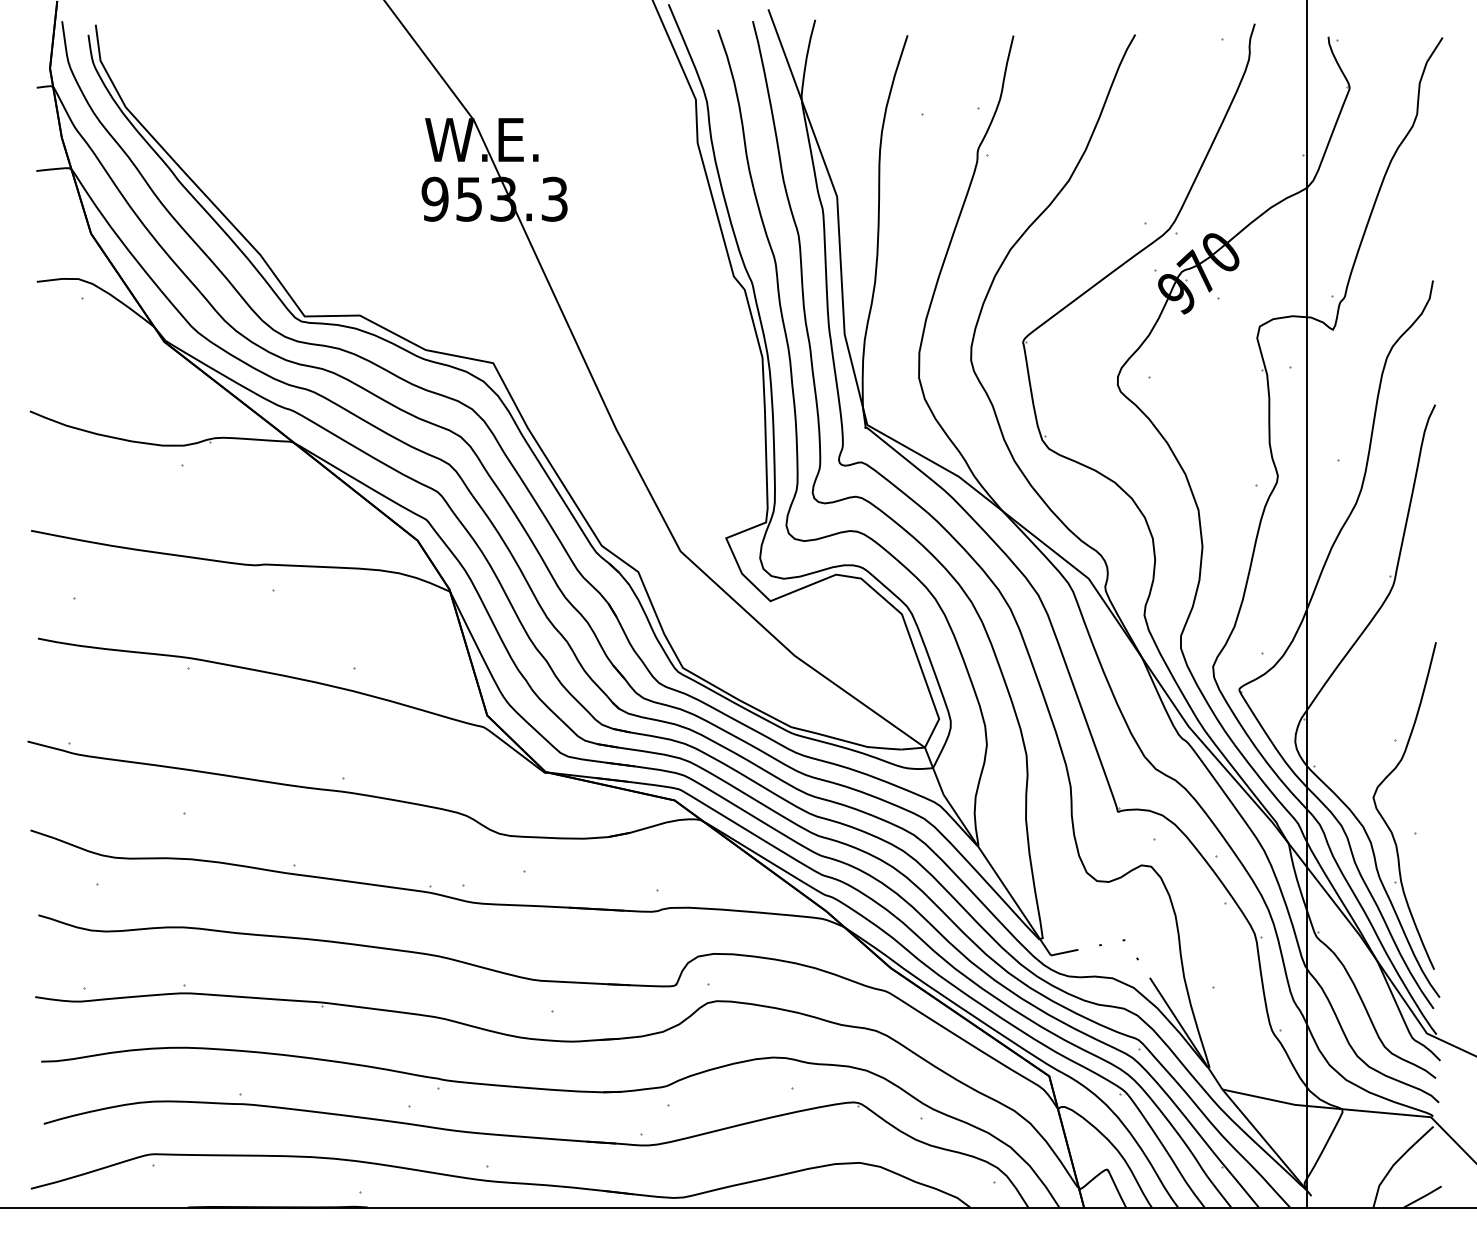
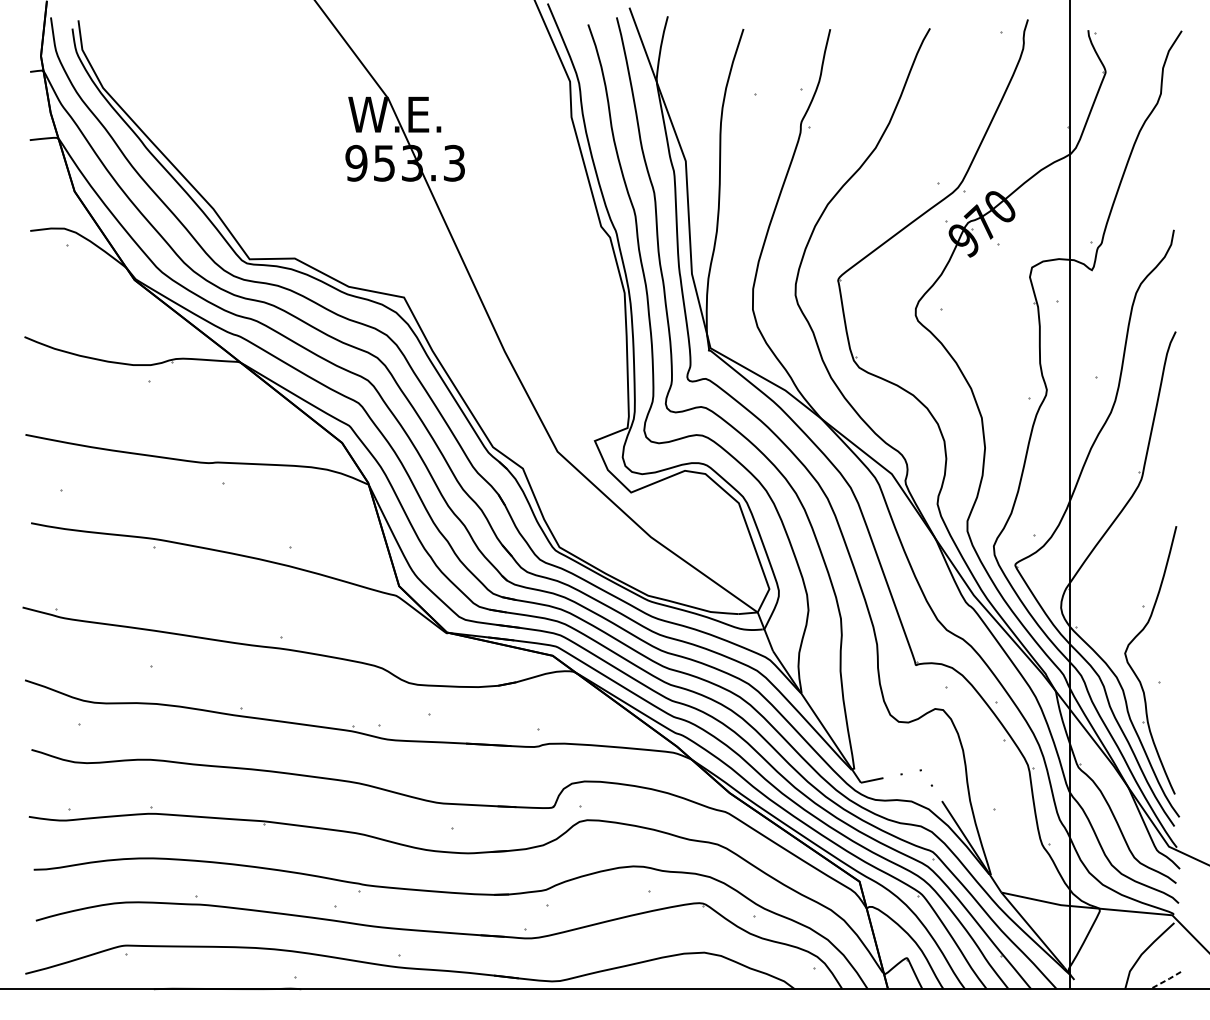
line: (1423, 1196) -> (1166, 980), solid -> dashed

